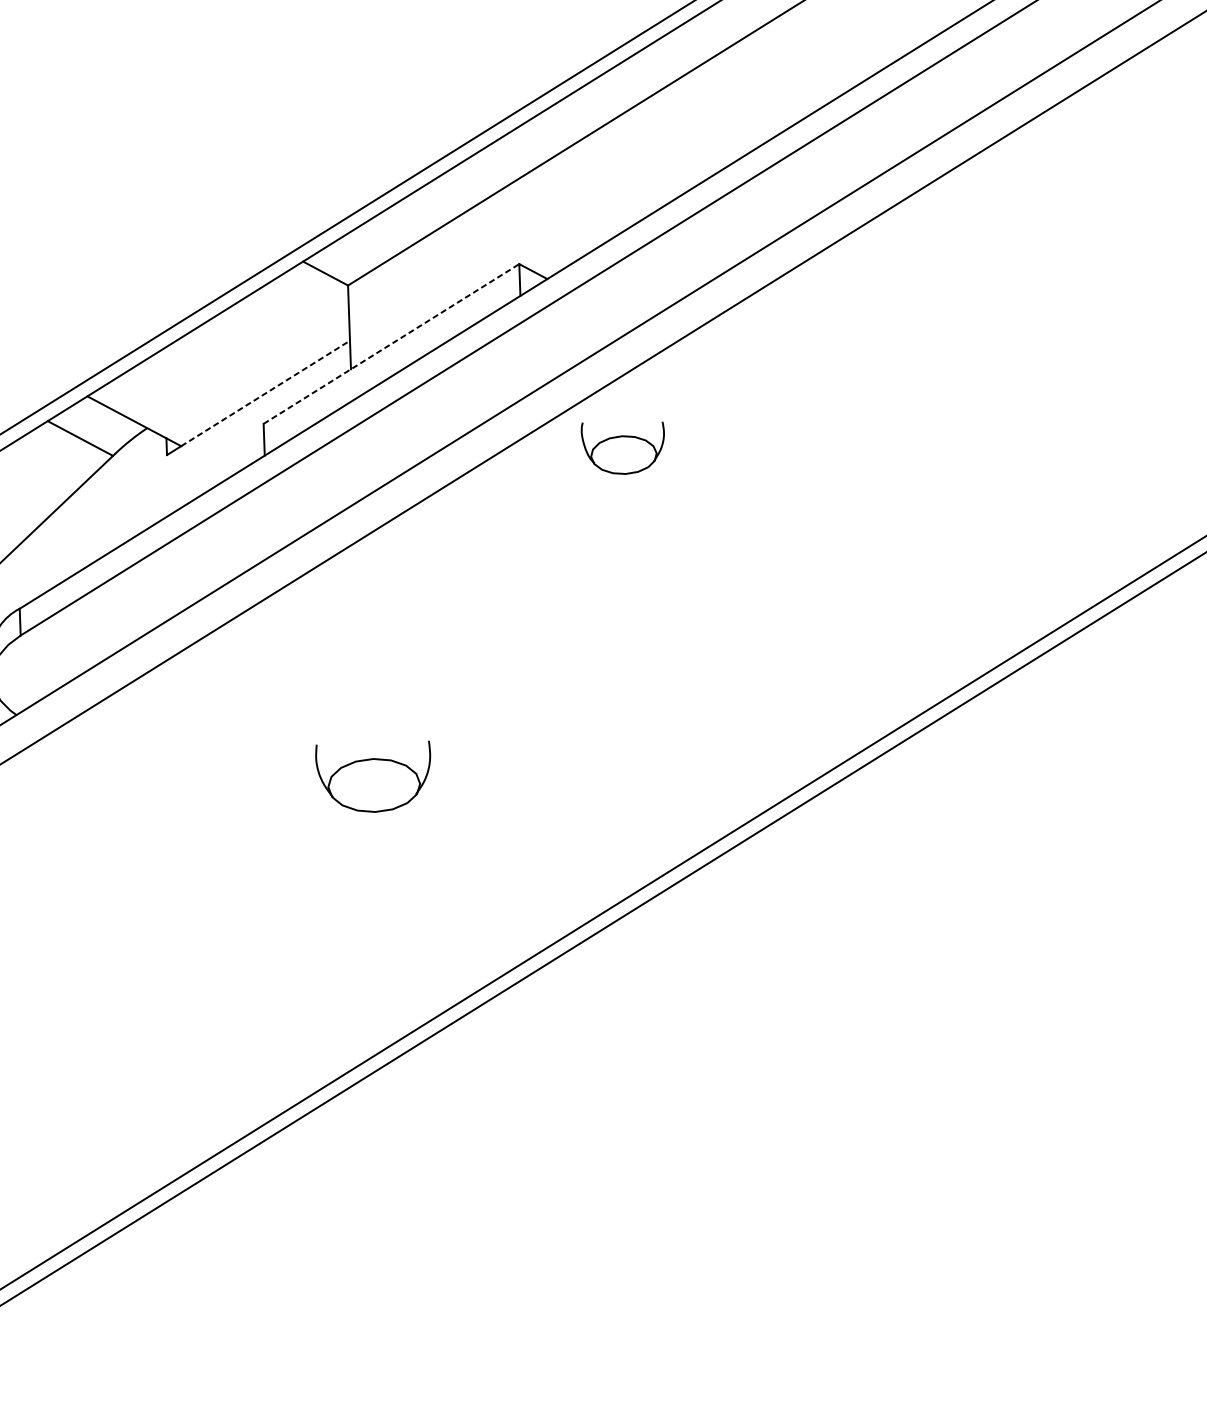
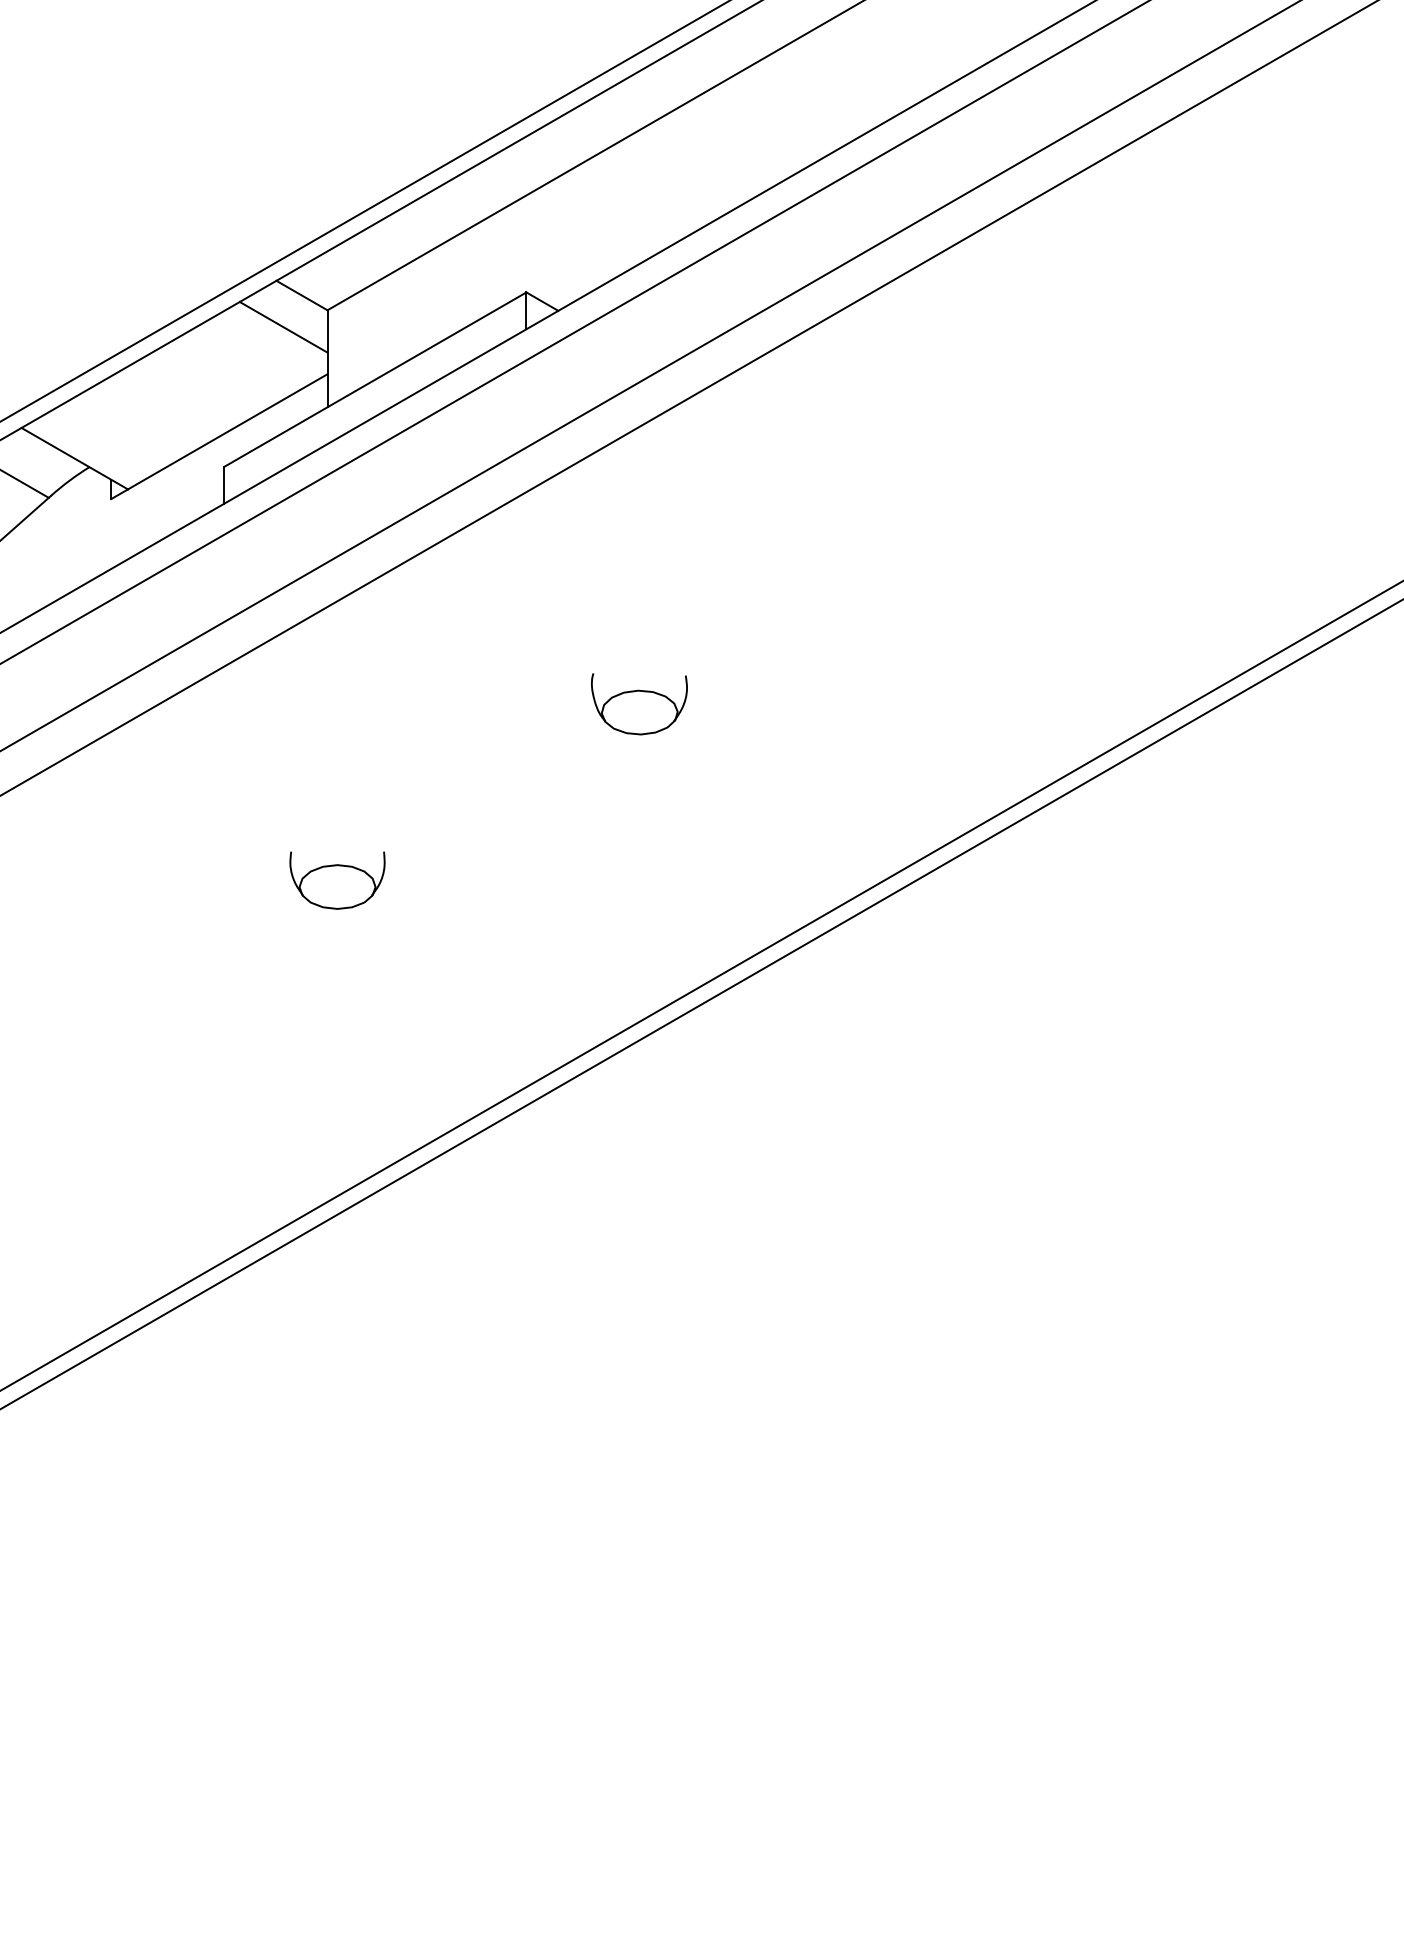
line: (310, 300) -> (283, 326), added
line: (391, 343) -> (375, 379), dashed -> solid
line: (266, 393) -> (228, 431), dashed -> solid
part: (622, 448) -> (638, 704), moved
part: (373, 777) -> (337, 880), size x0.71

